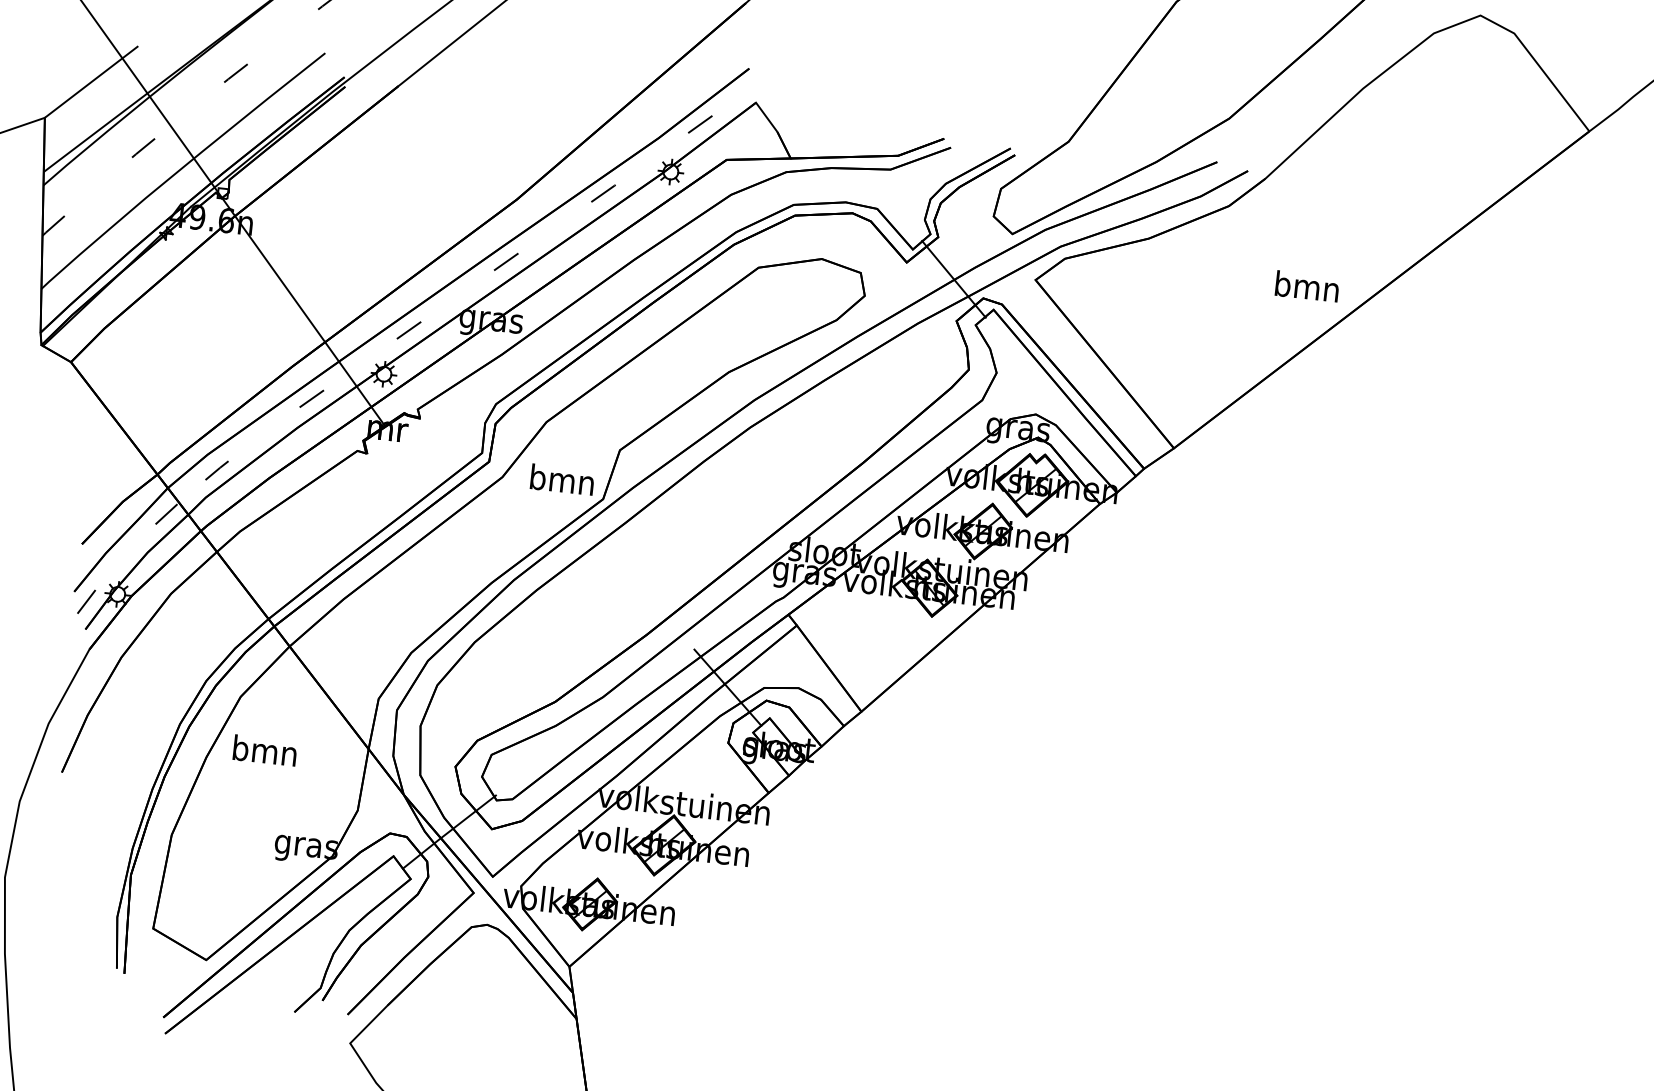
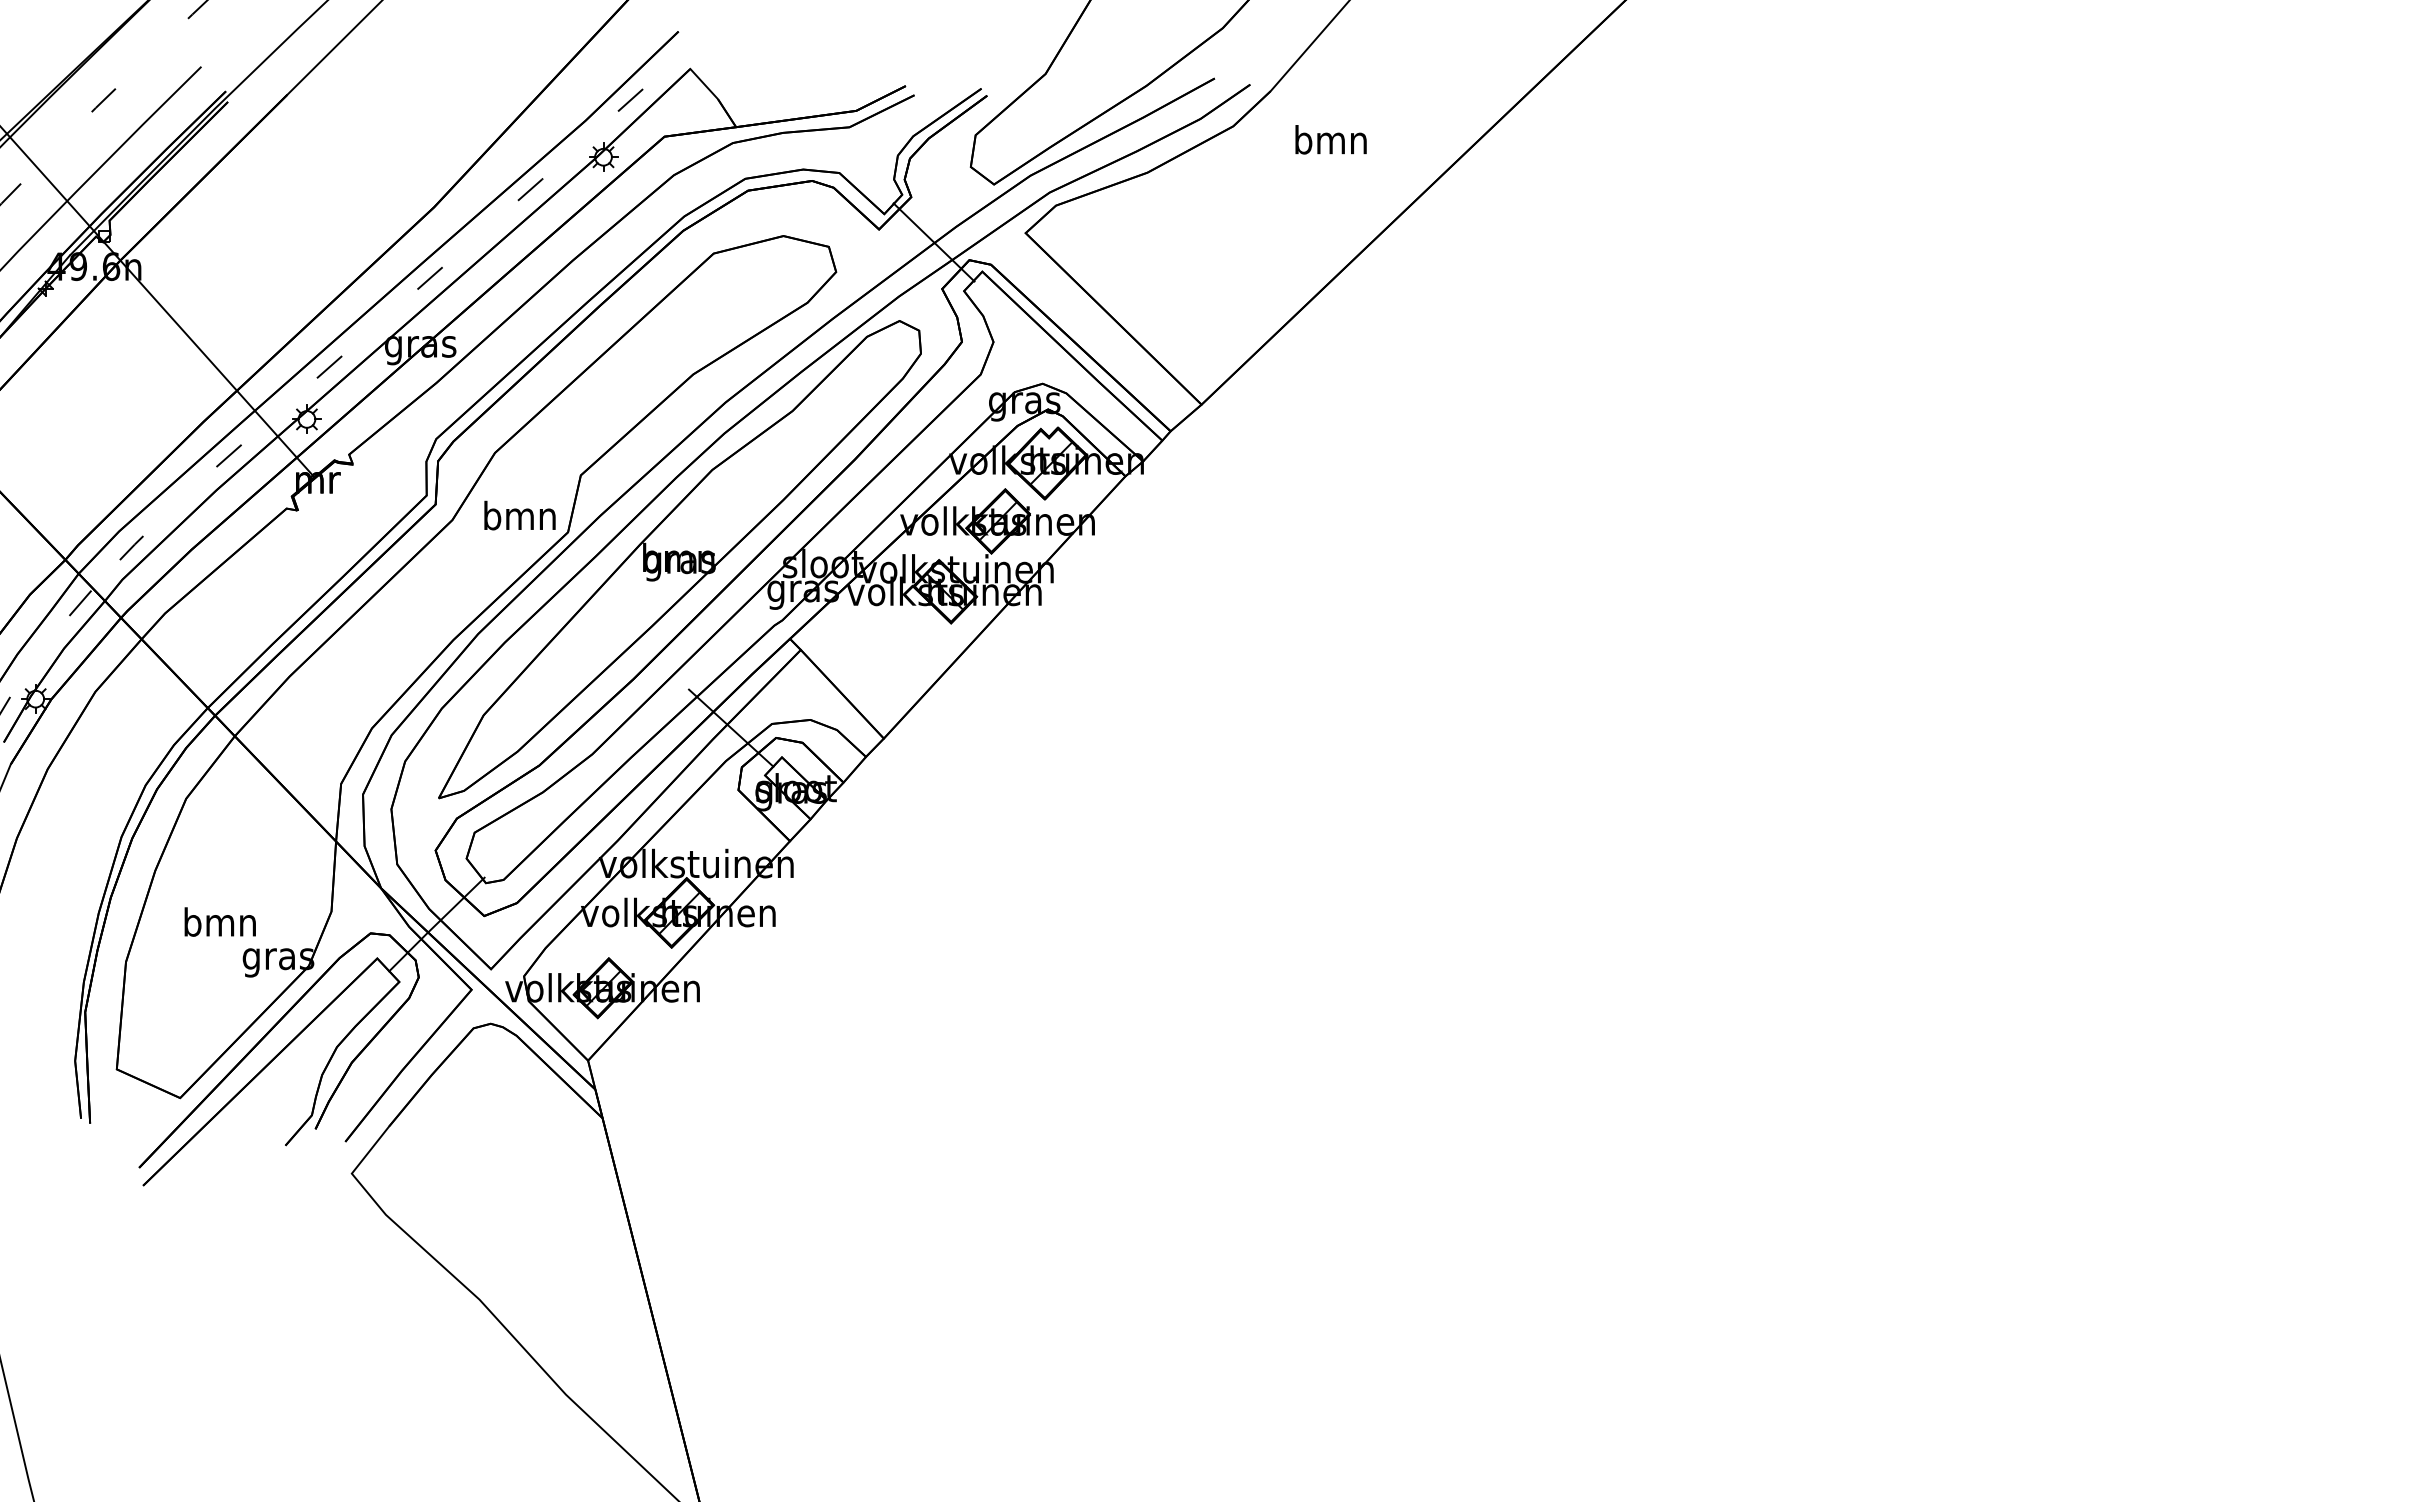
text: (1306, 286) -> (1330, 139), moved
part: (698, 533) -> (679, 559), added
text: (264, 750) -> (219, 921), moved

